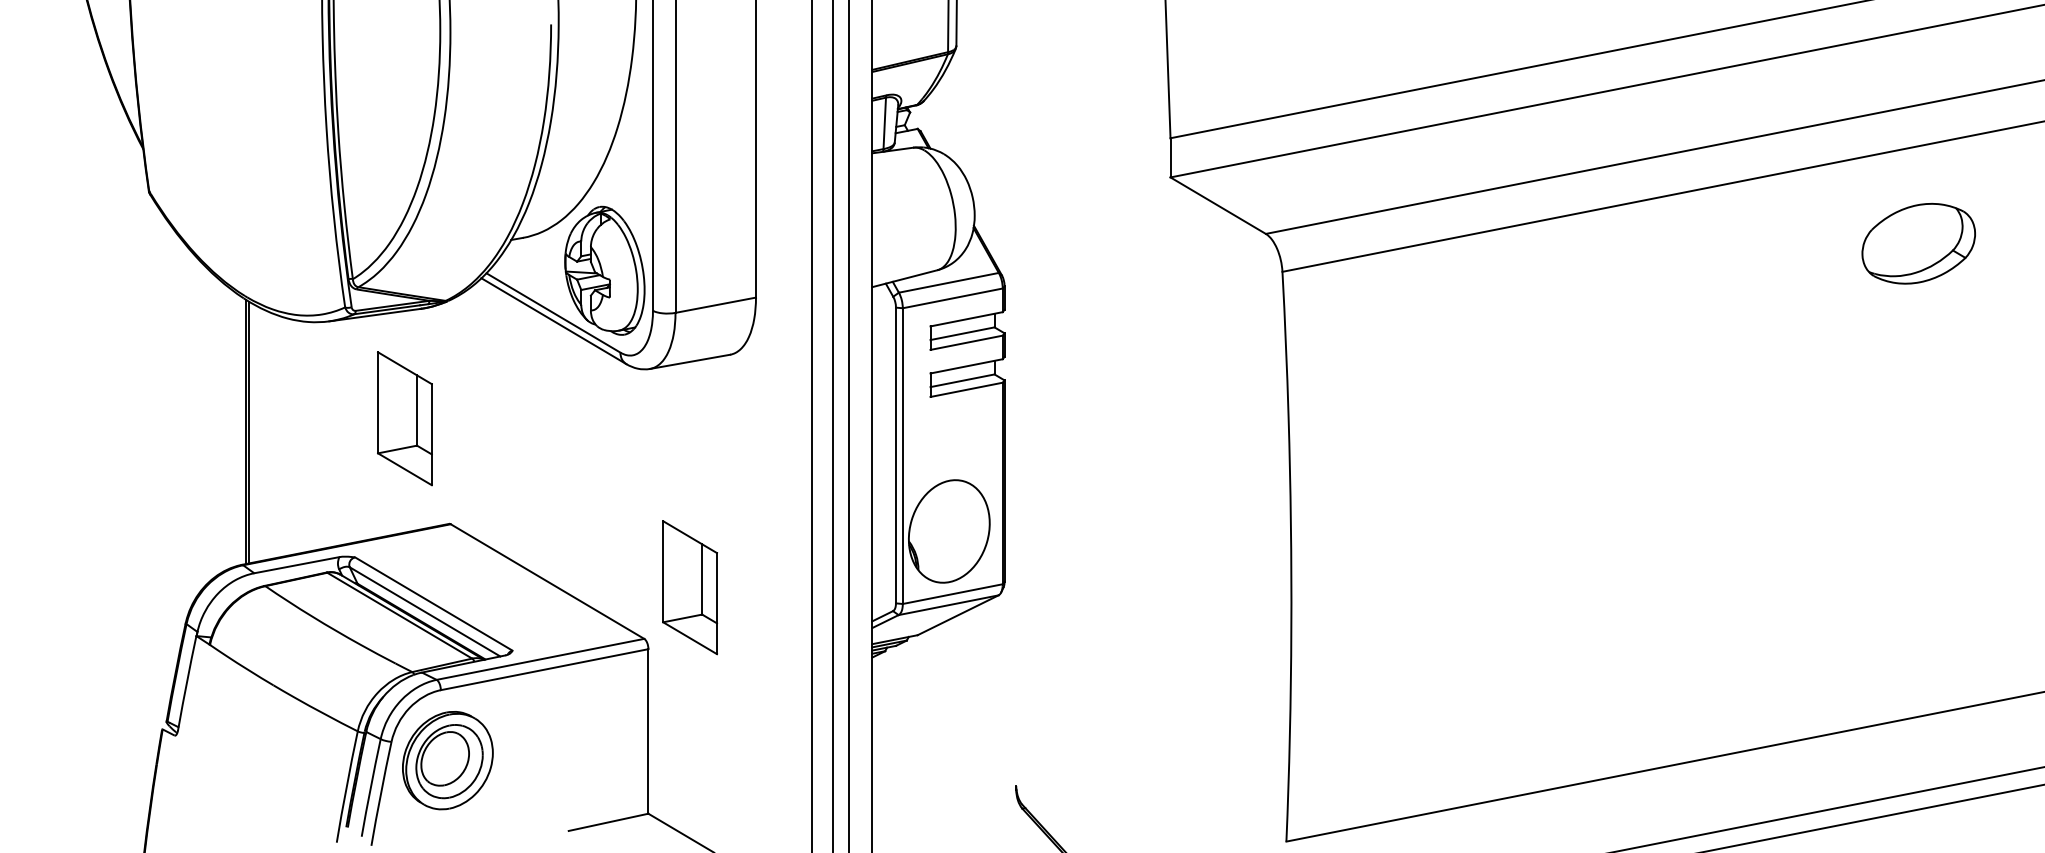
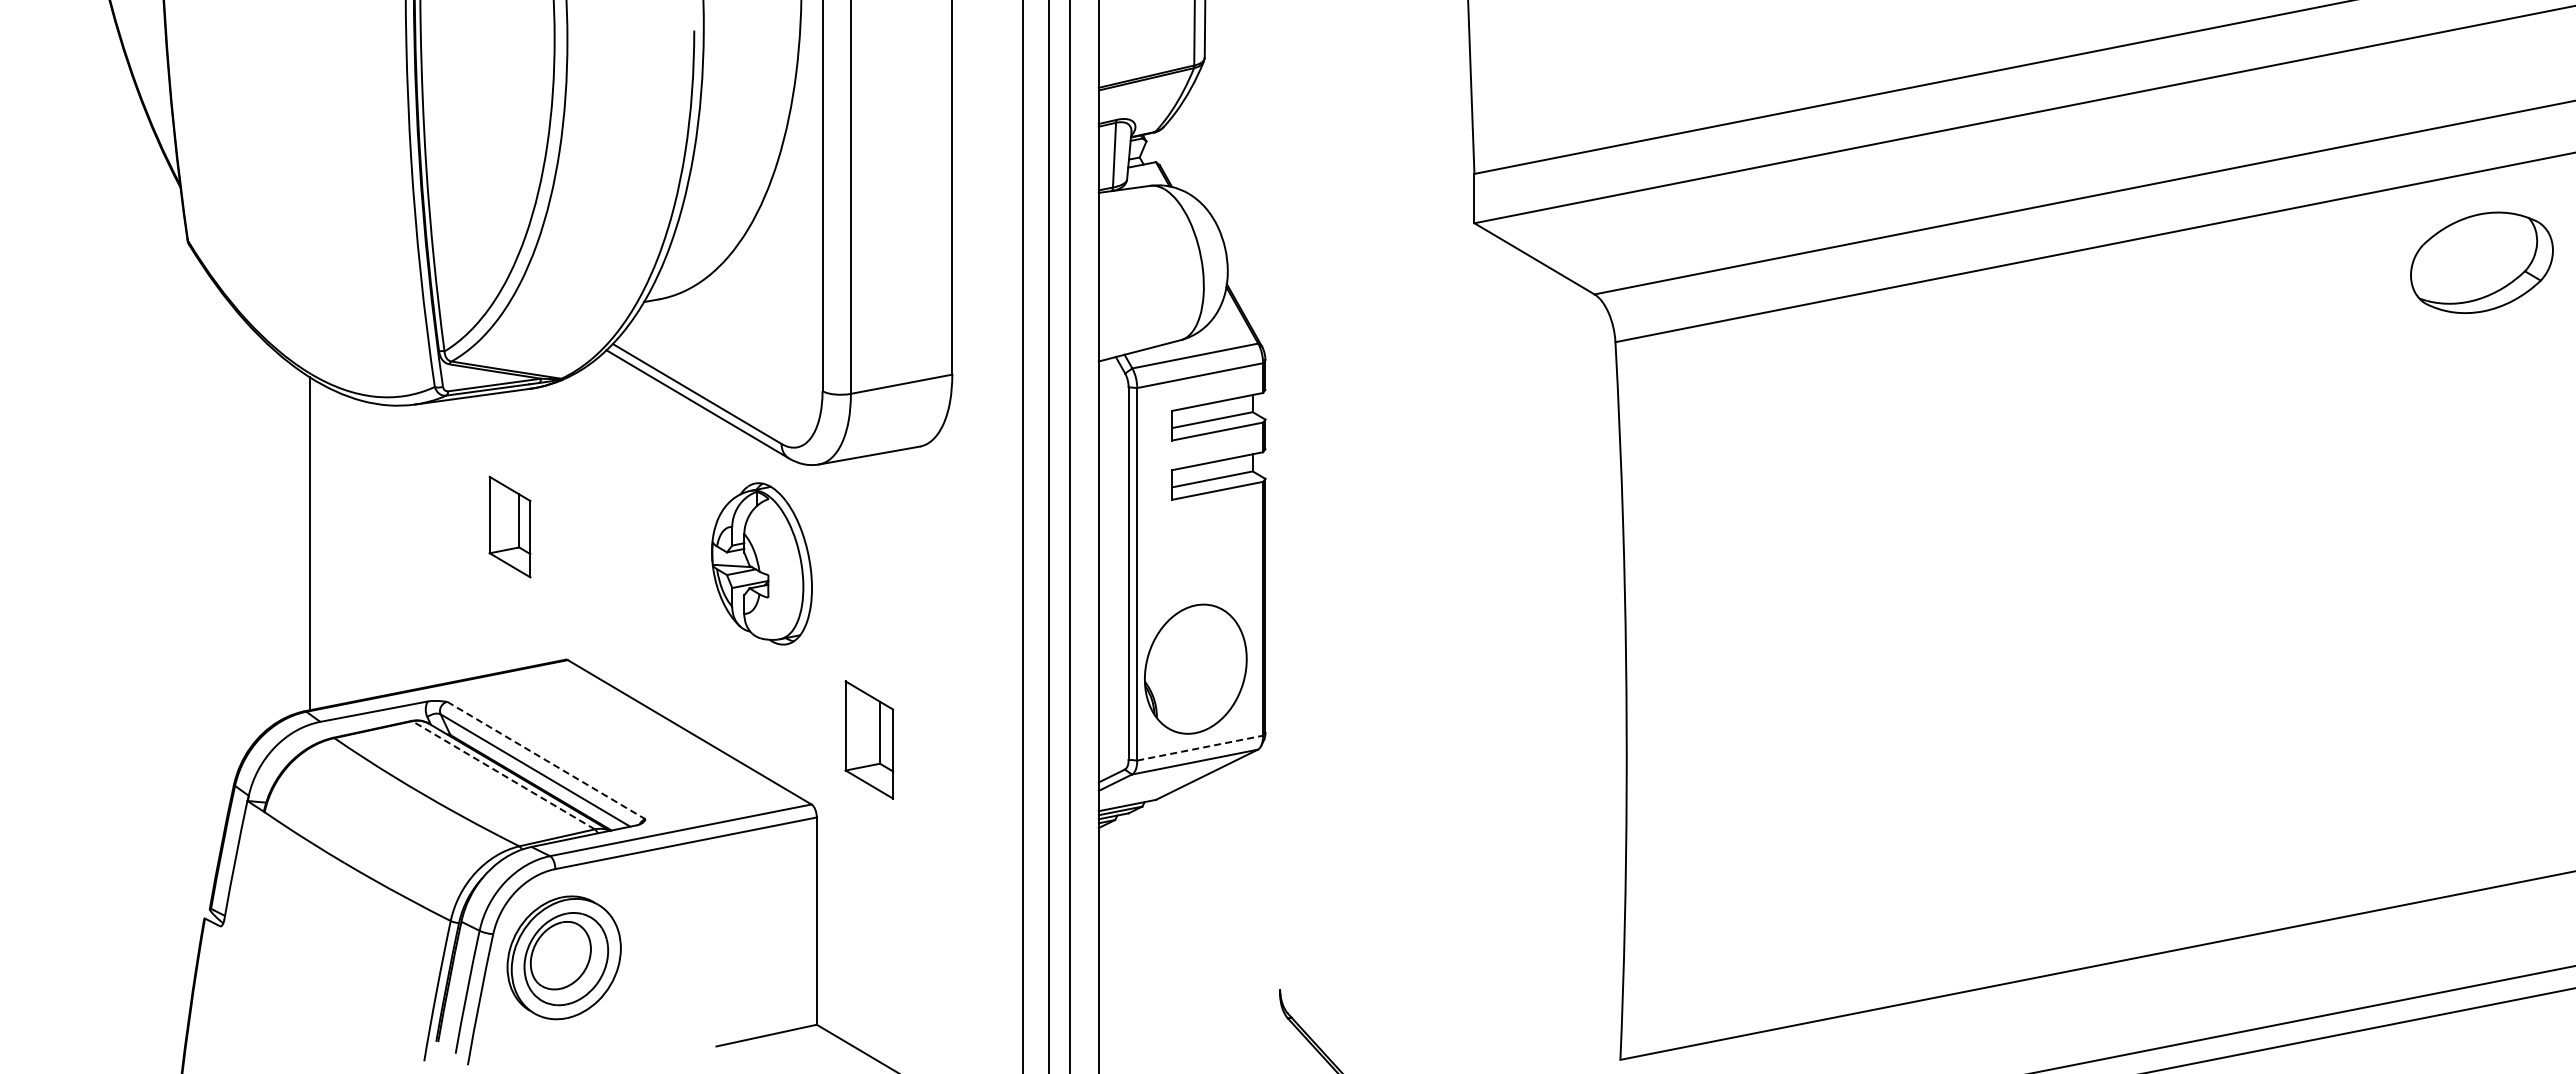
part: (1918, 243) -> (2481, 262), moved
part: (604, 270) -> (761, 563), moved
part: (404, 418) -> (509, 526), size x0.6
line: (249, 432) -> (314, 544), removed
part: (690, 587) -> (869, 739), size x0.7
line: (953, 594) -> (1200, 748), solid -> dashed
line: (433, 603) -> (546, 760), solid -> dashed
line: (399, 615) -> (503, 775), solid -> dashed

